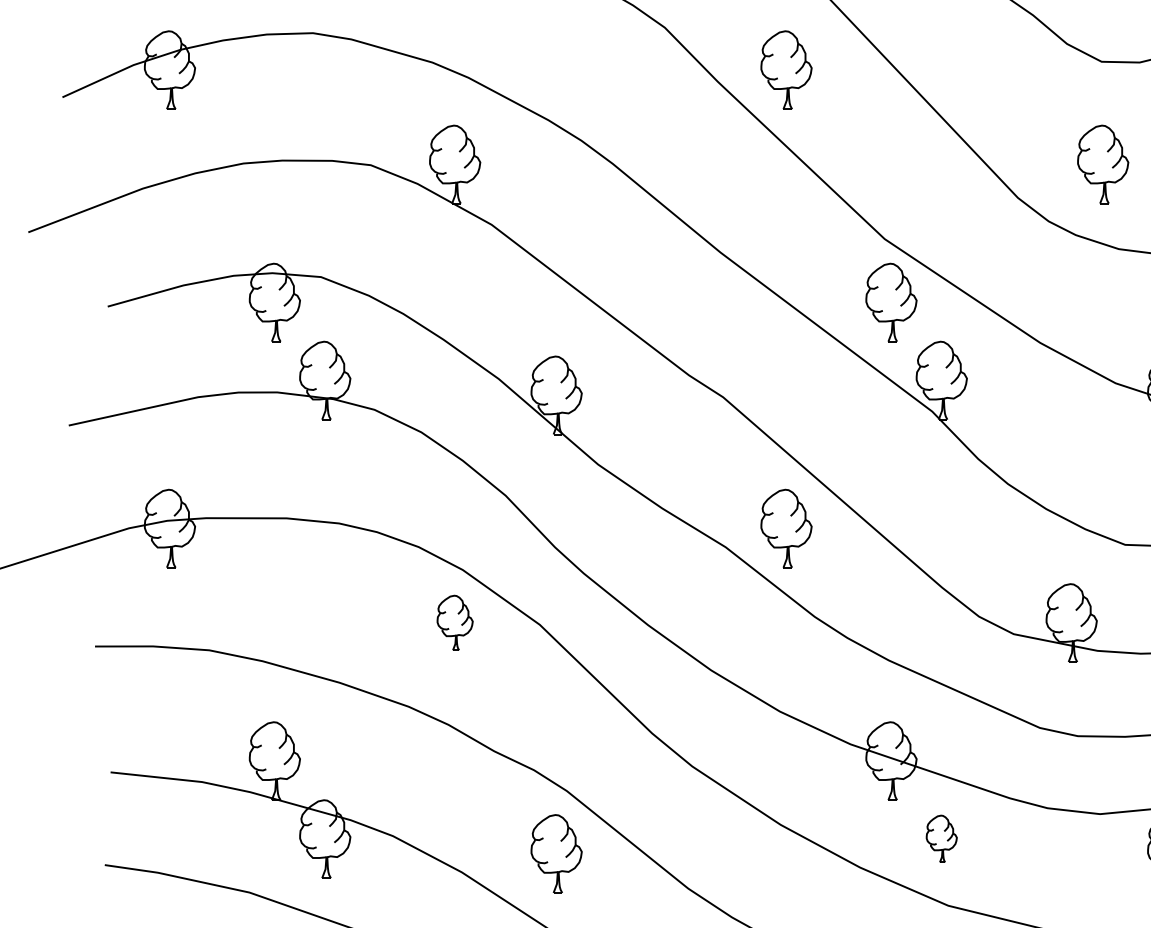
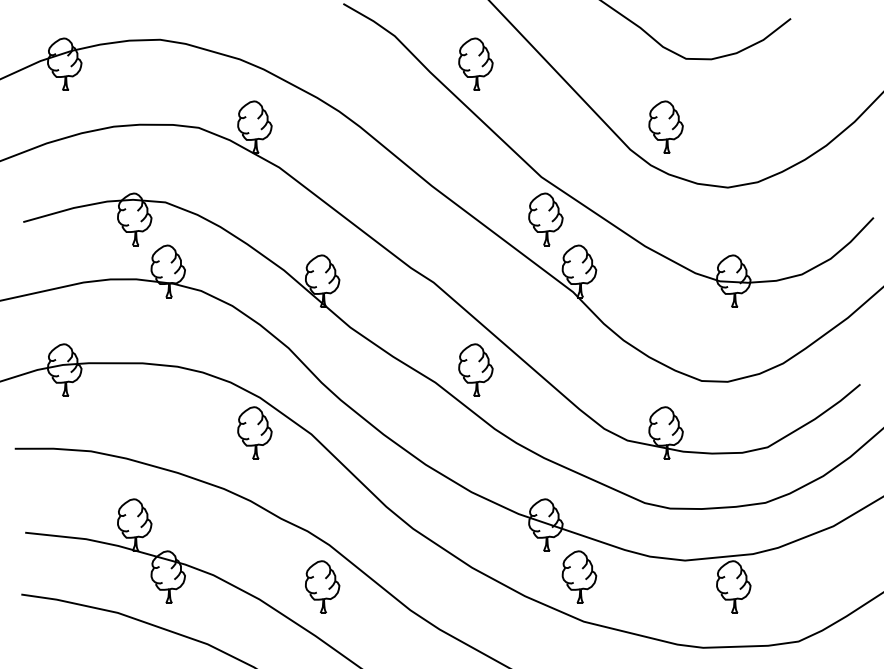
part: (1102, 163) -> (665, 126), moved
part: (454, 622) -> (254, 432), size x1.43
part: (941, 838) -> (579, 576), size x1.67

